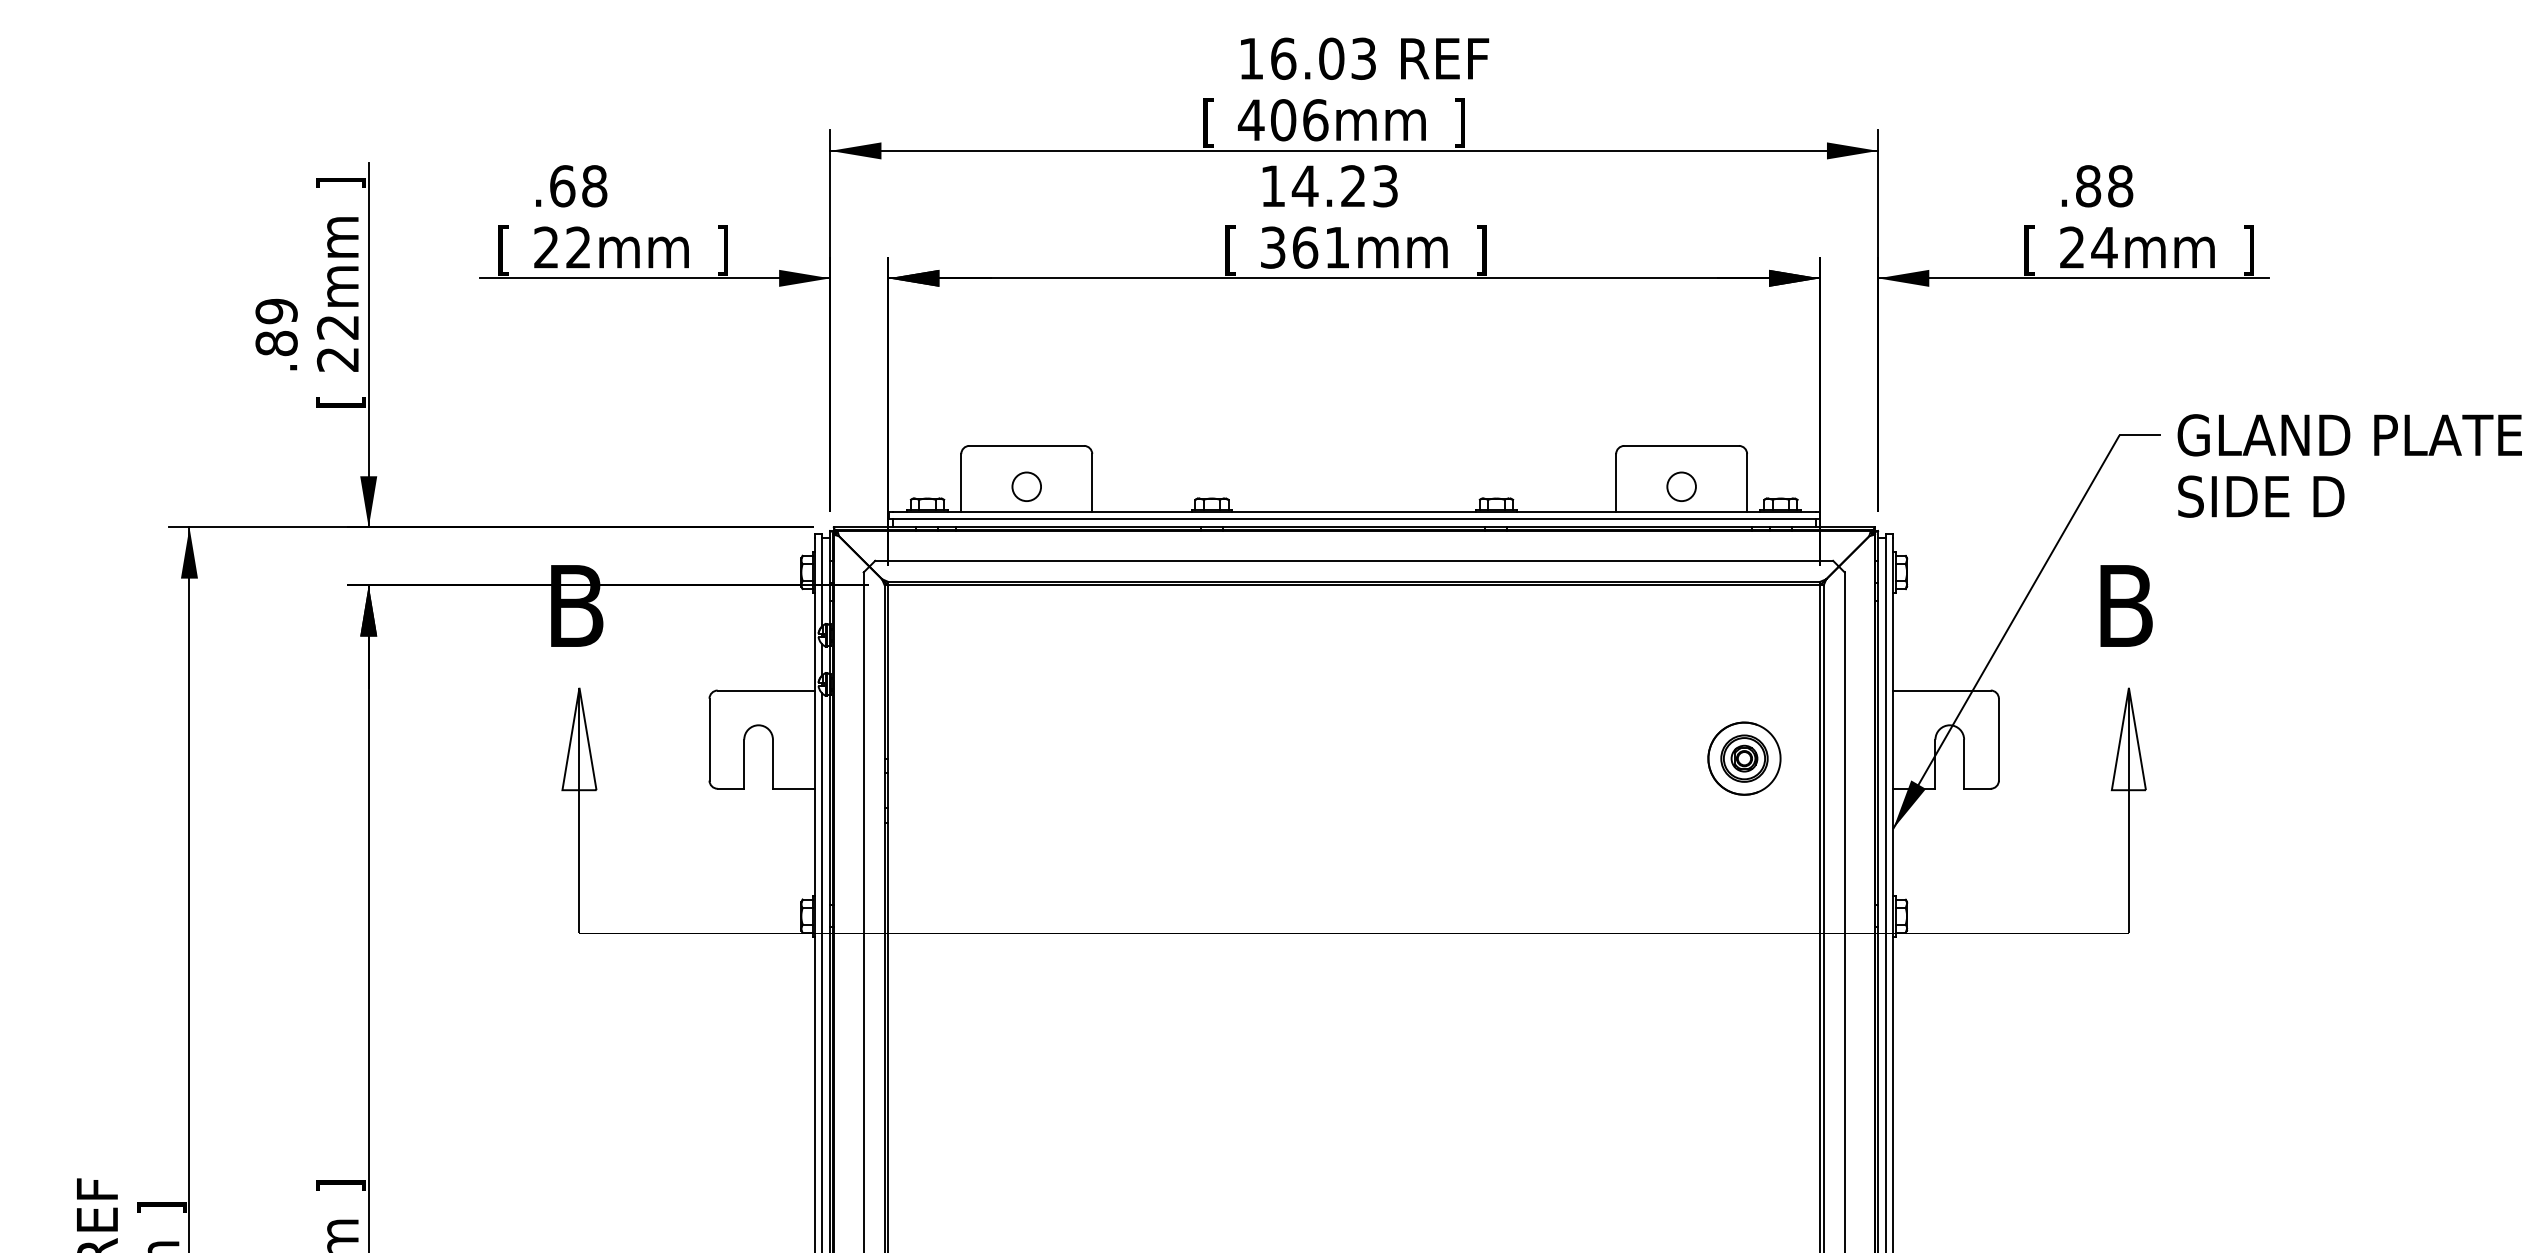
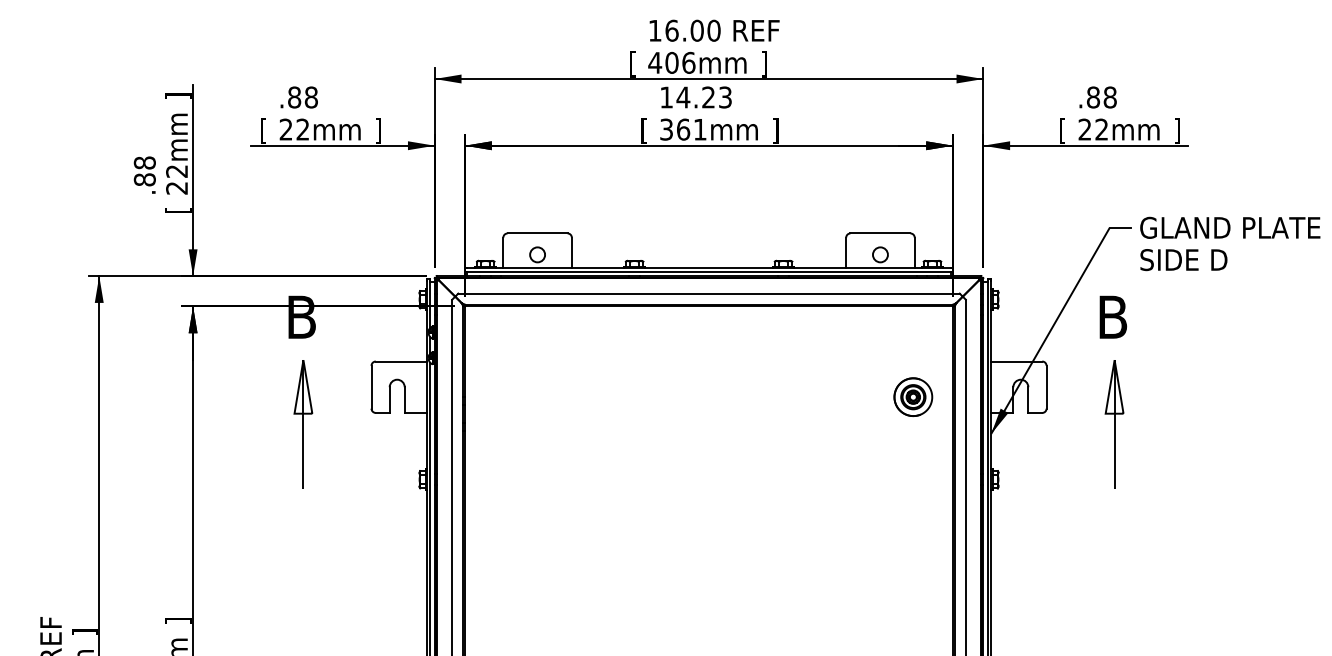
text: (1362, 58) -> (713, 30), 16.03 -> 16.00
text: (562, 186) -> (294, 97), .68 -> .88
text: (2103, 247) -> (1101, 129), 24mm -> 22mm
text: (275, 310) -> (144, 162), .89 -> .88

